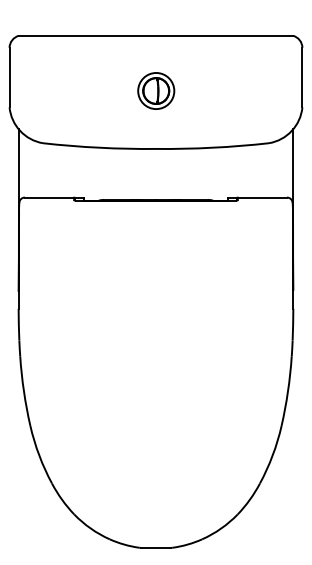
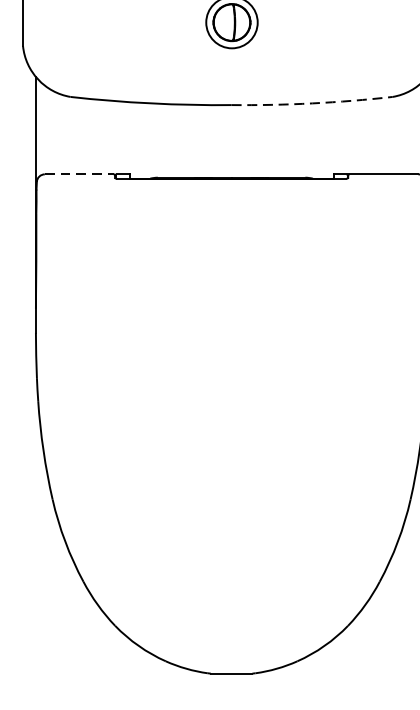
arc: (212, 147) -> (312, 103), solid -> dashed
line: (49, 197) -> (79, 174), solid -> dashed

